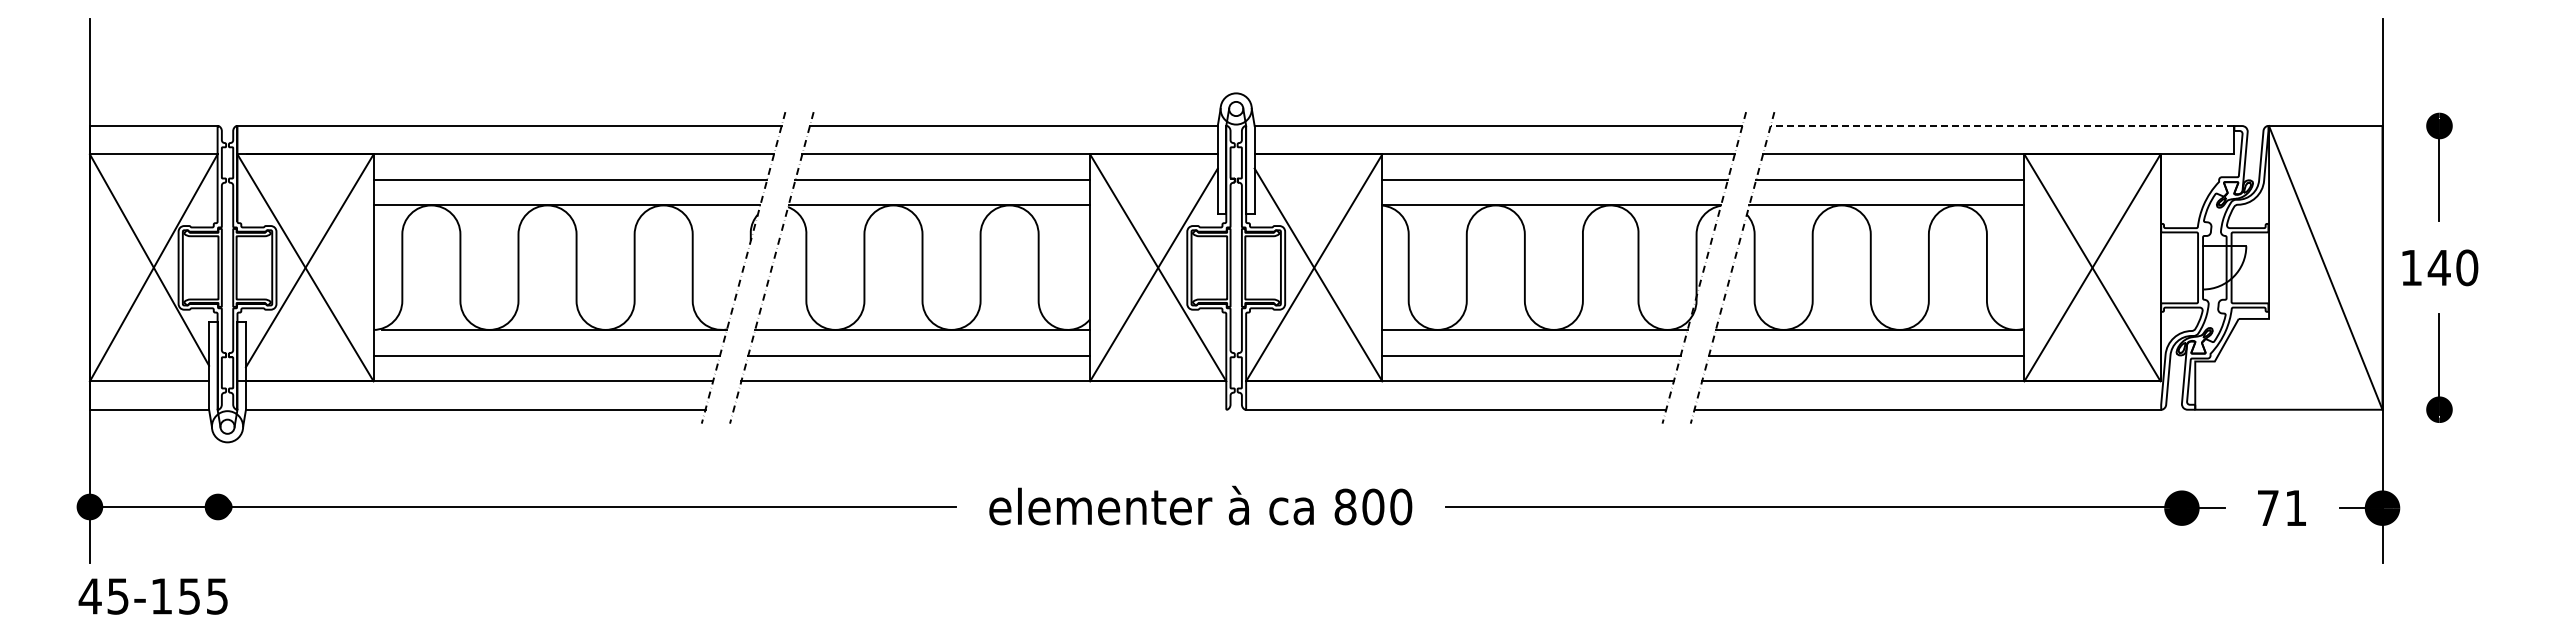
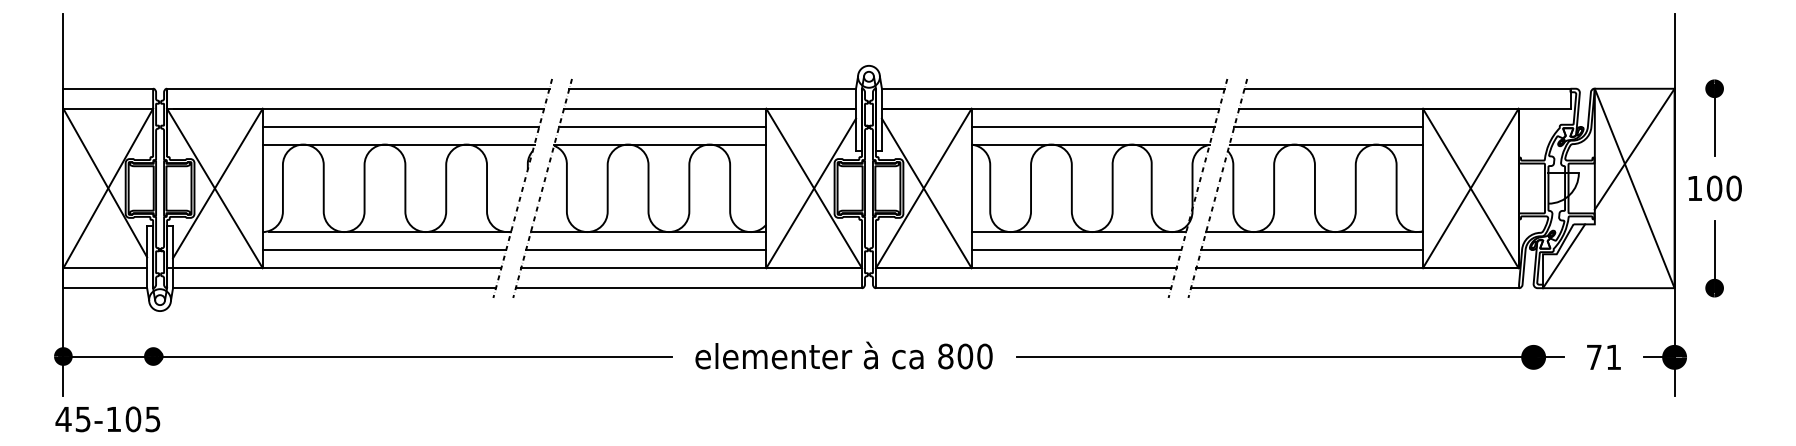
line: (2002, 126) -> (1407, 89), dashed -> solid
line: (2325, 211) -> (1634, 148), added
text: (2438, 267) -> (1713, 188), 140 -> 100
line: (2225, 363) -> (1564, 255), added
line: (979, 409) -> (688, 288), added
text: (189, 596) -> (133, 419), 45-155 -> 45-105

